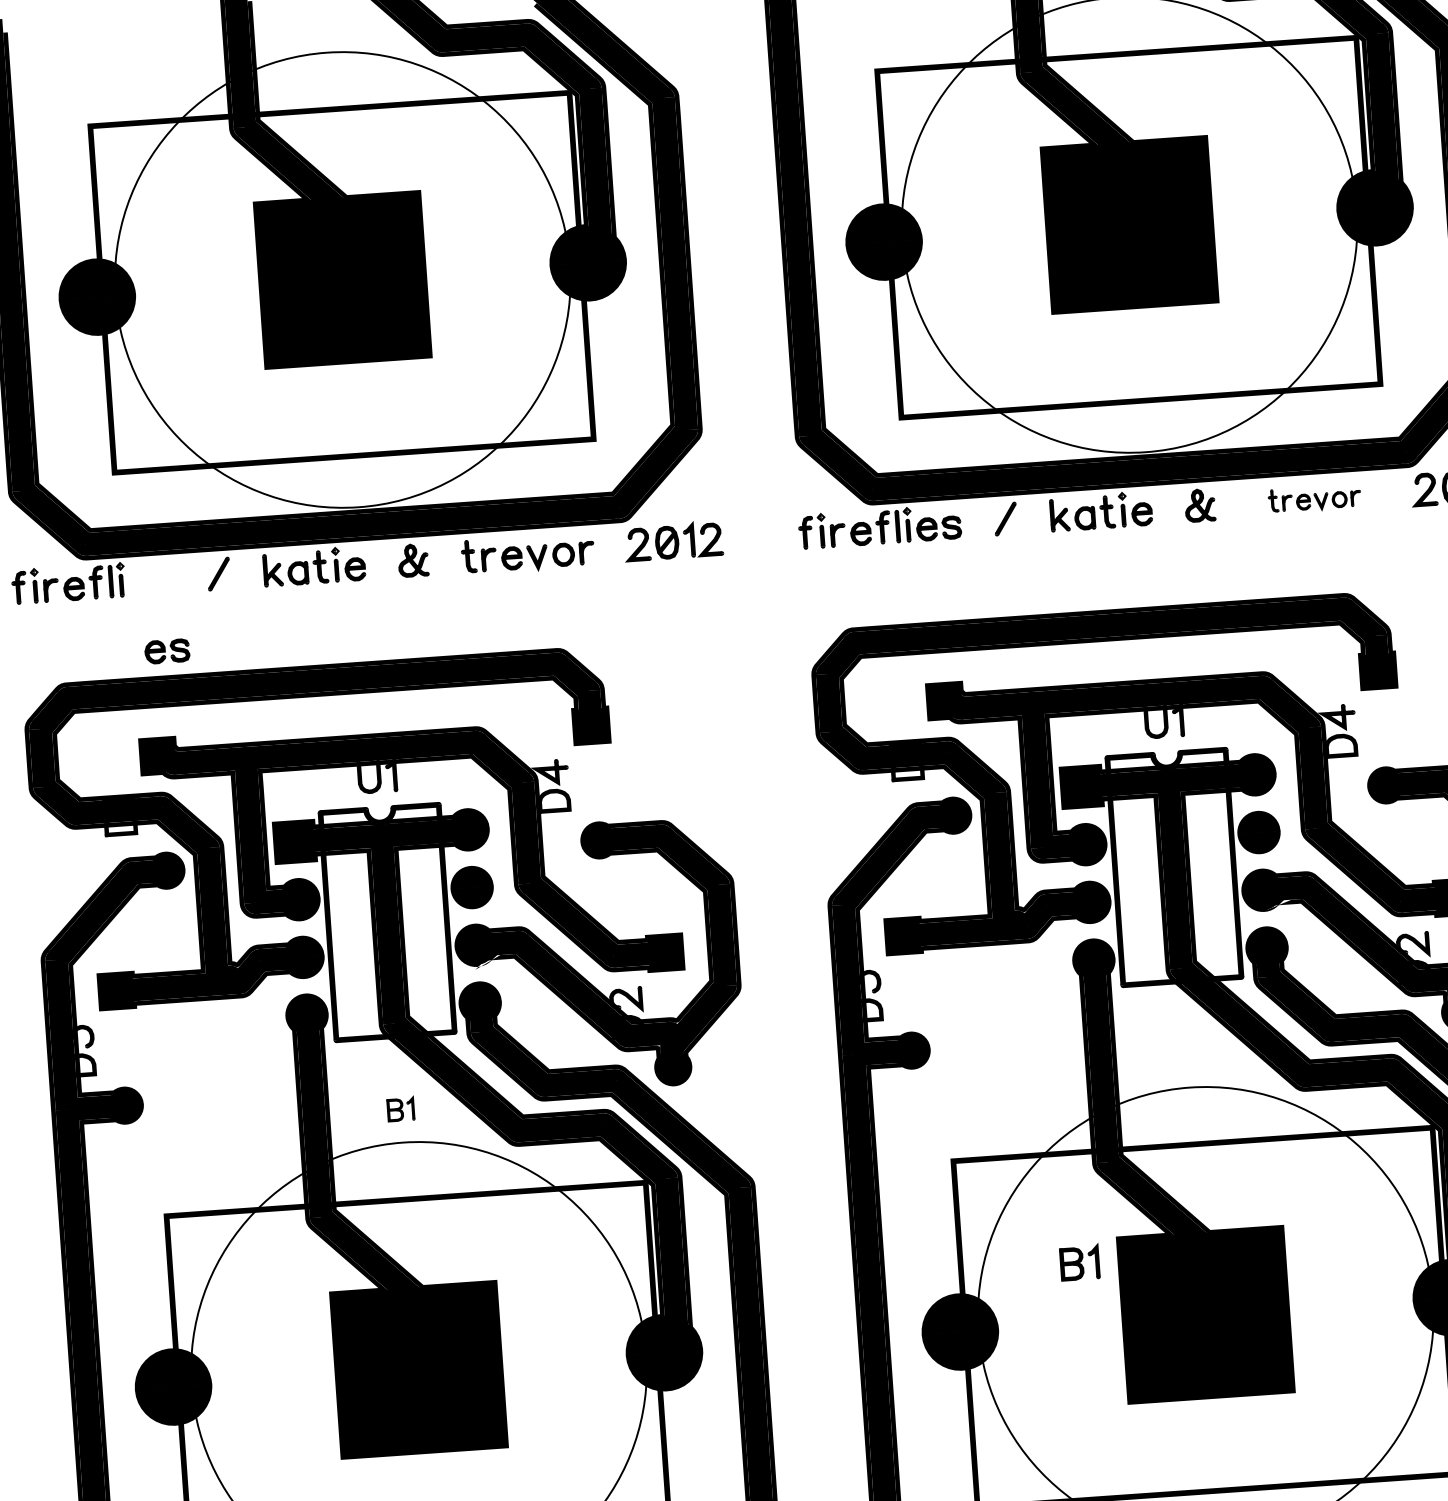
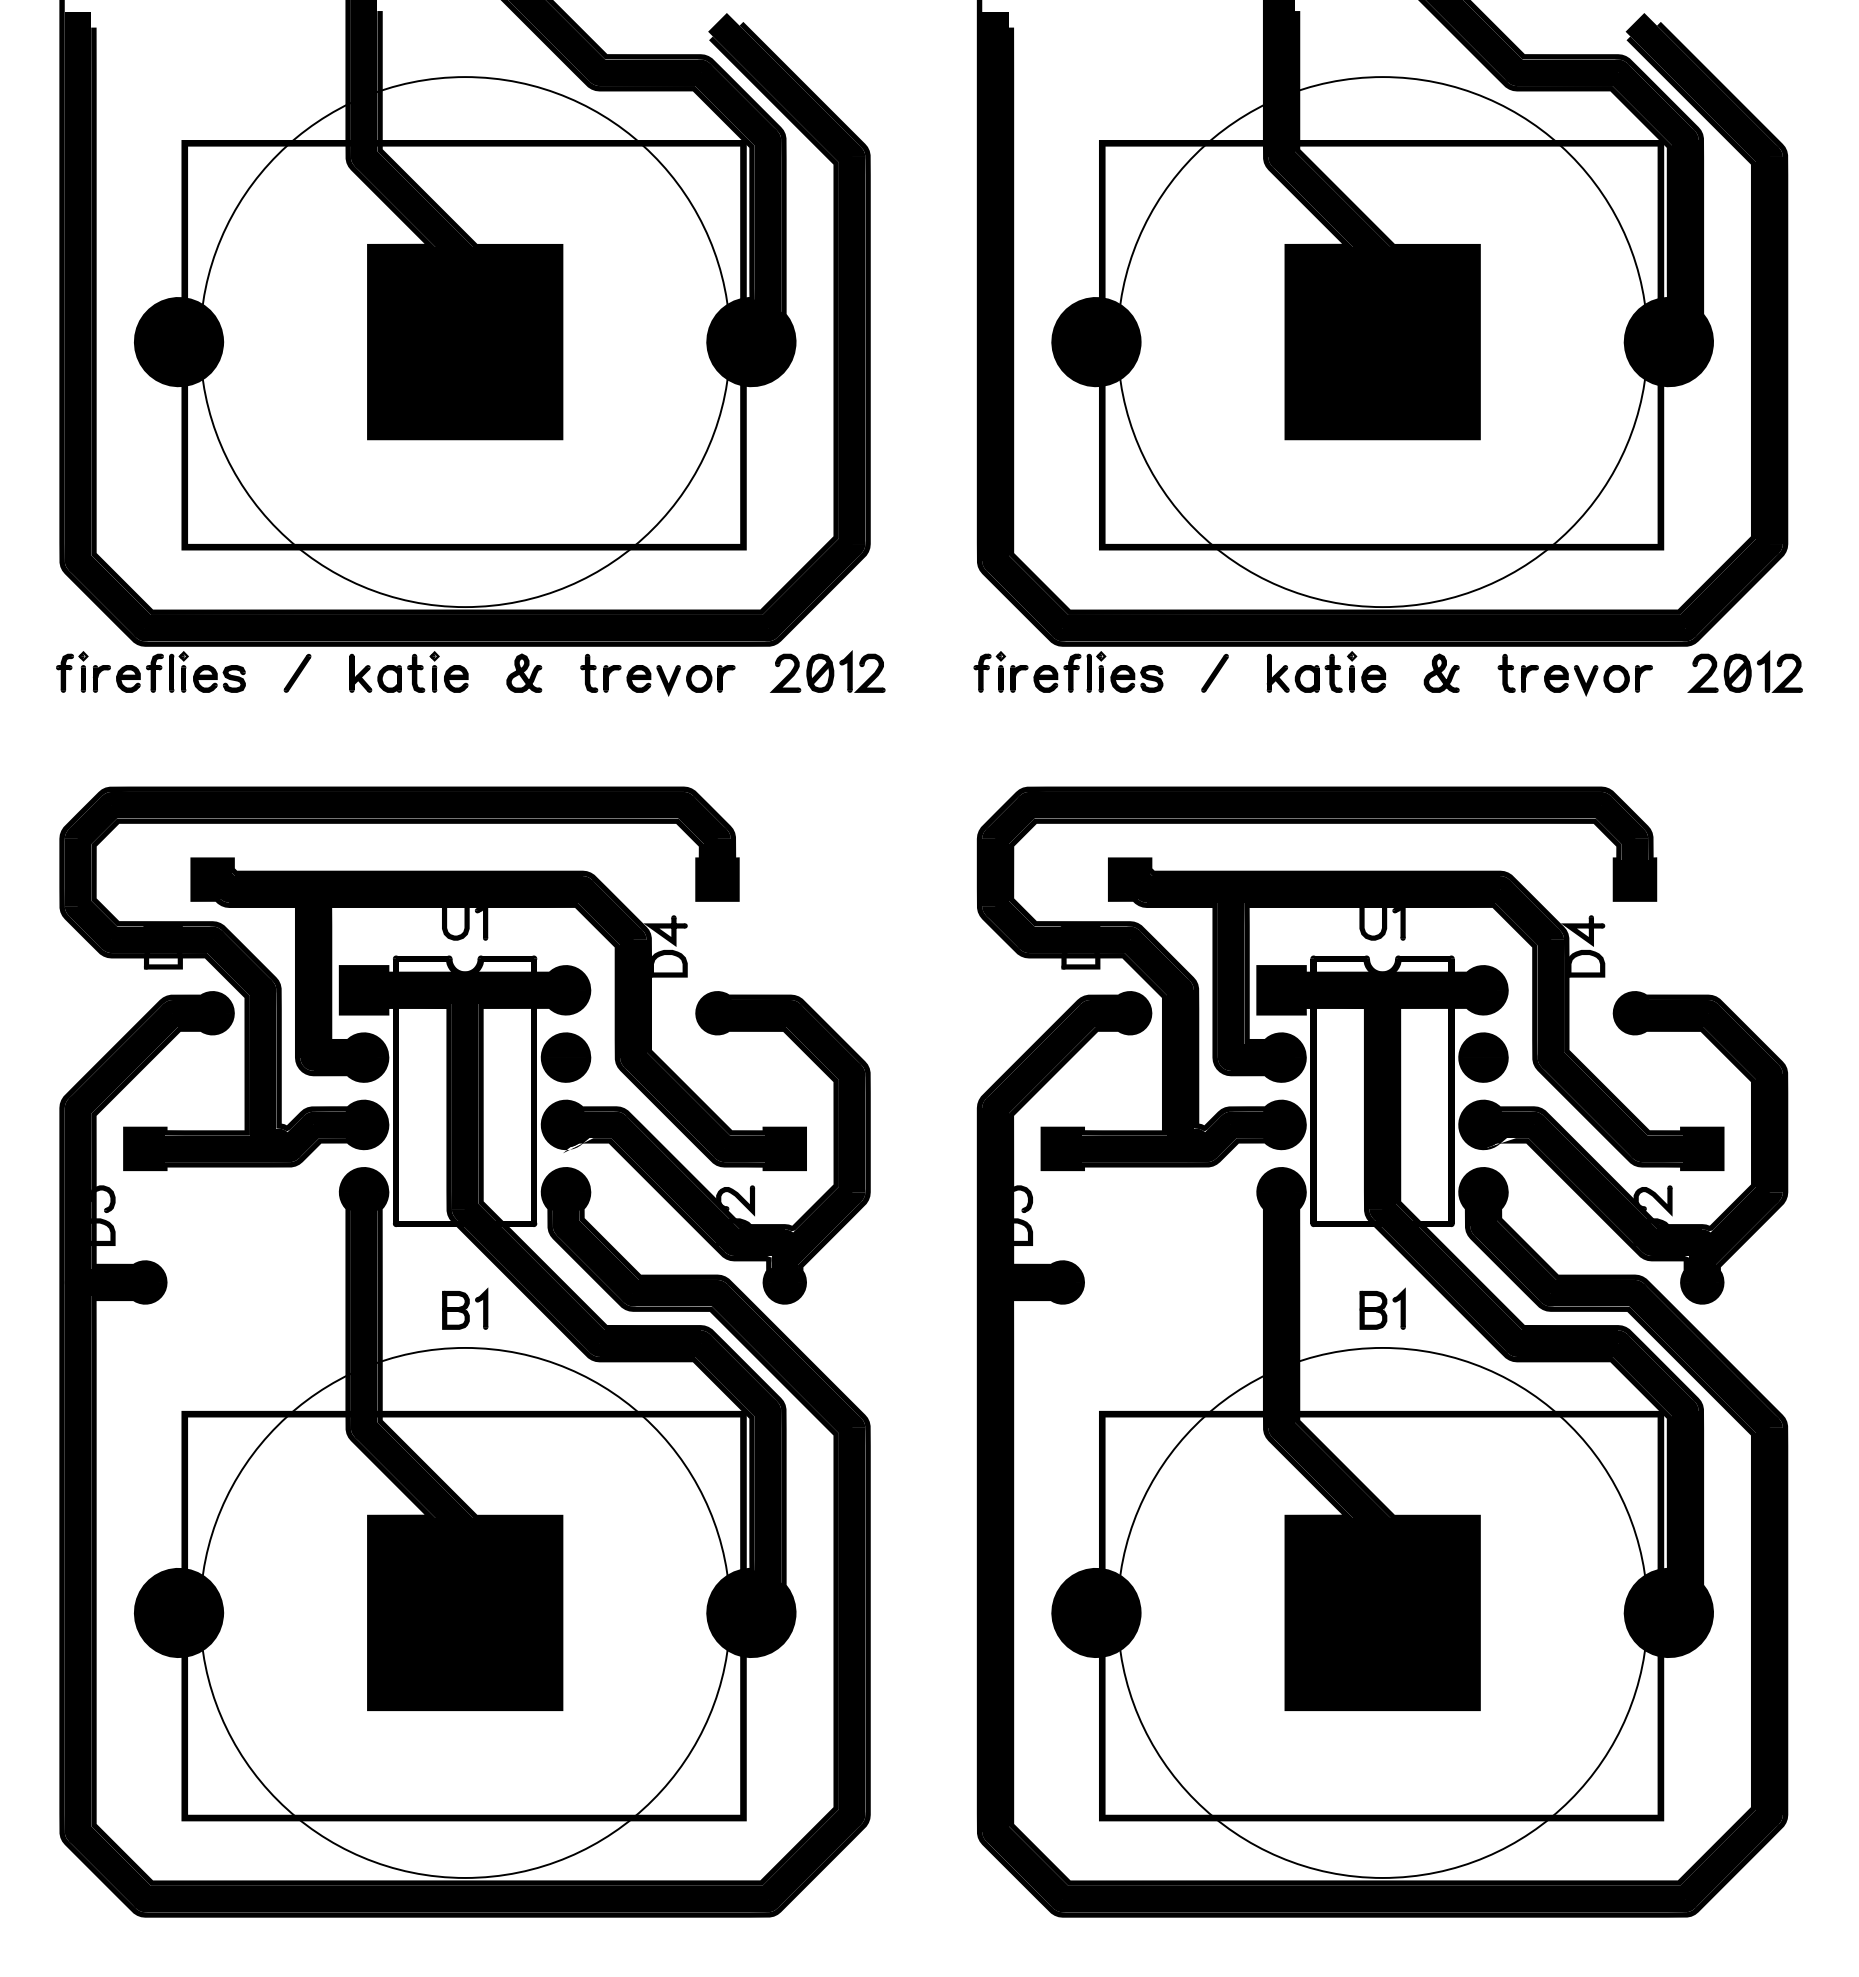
part: (1314, 499) -> (1574, 675), size x1.43
part: (167, 651) -> (219, 678), moved
part: (400, 1108) -> (465, 1308), size x1.43
part: (1079, 1262) -> (1382, 1308), moved

